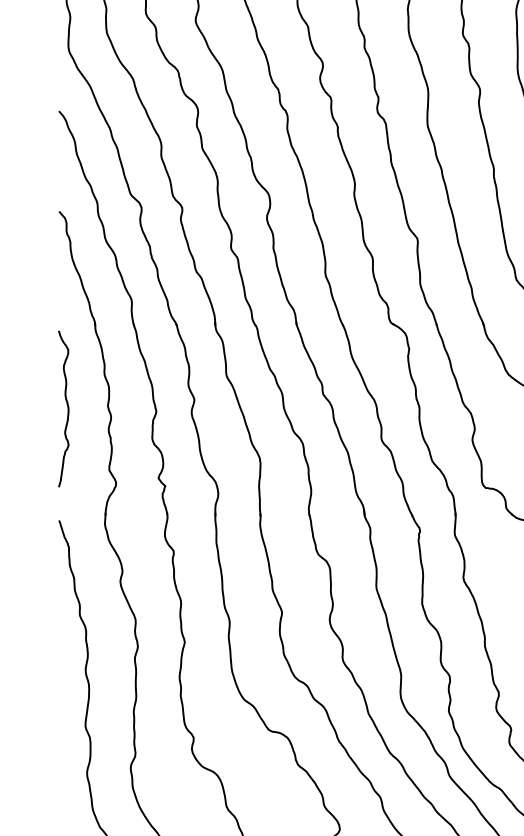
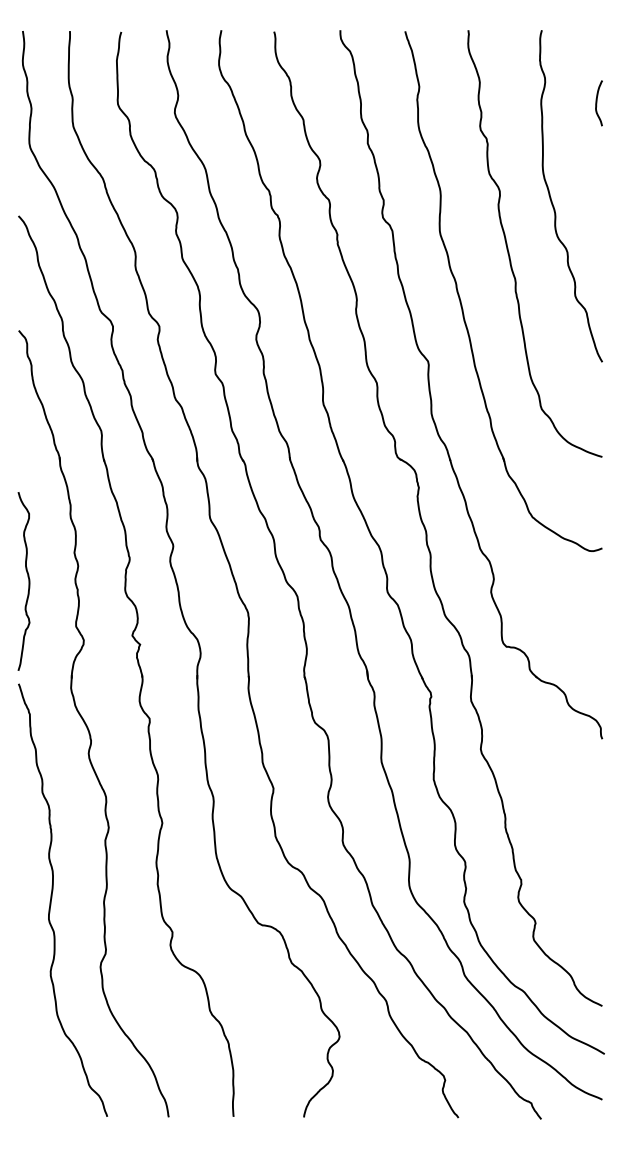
curve: (67, 409) -> (28, 581), moved

